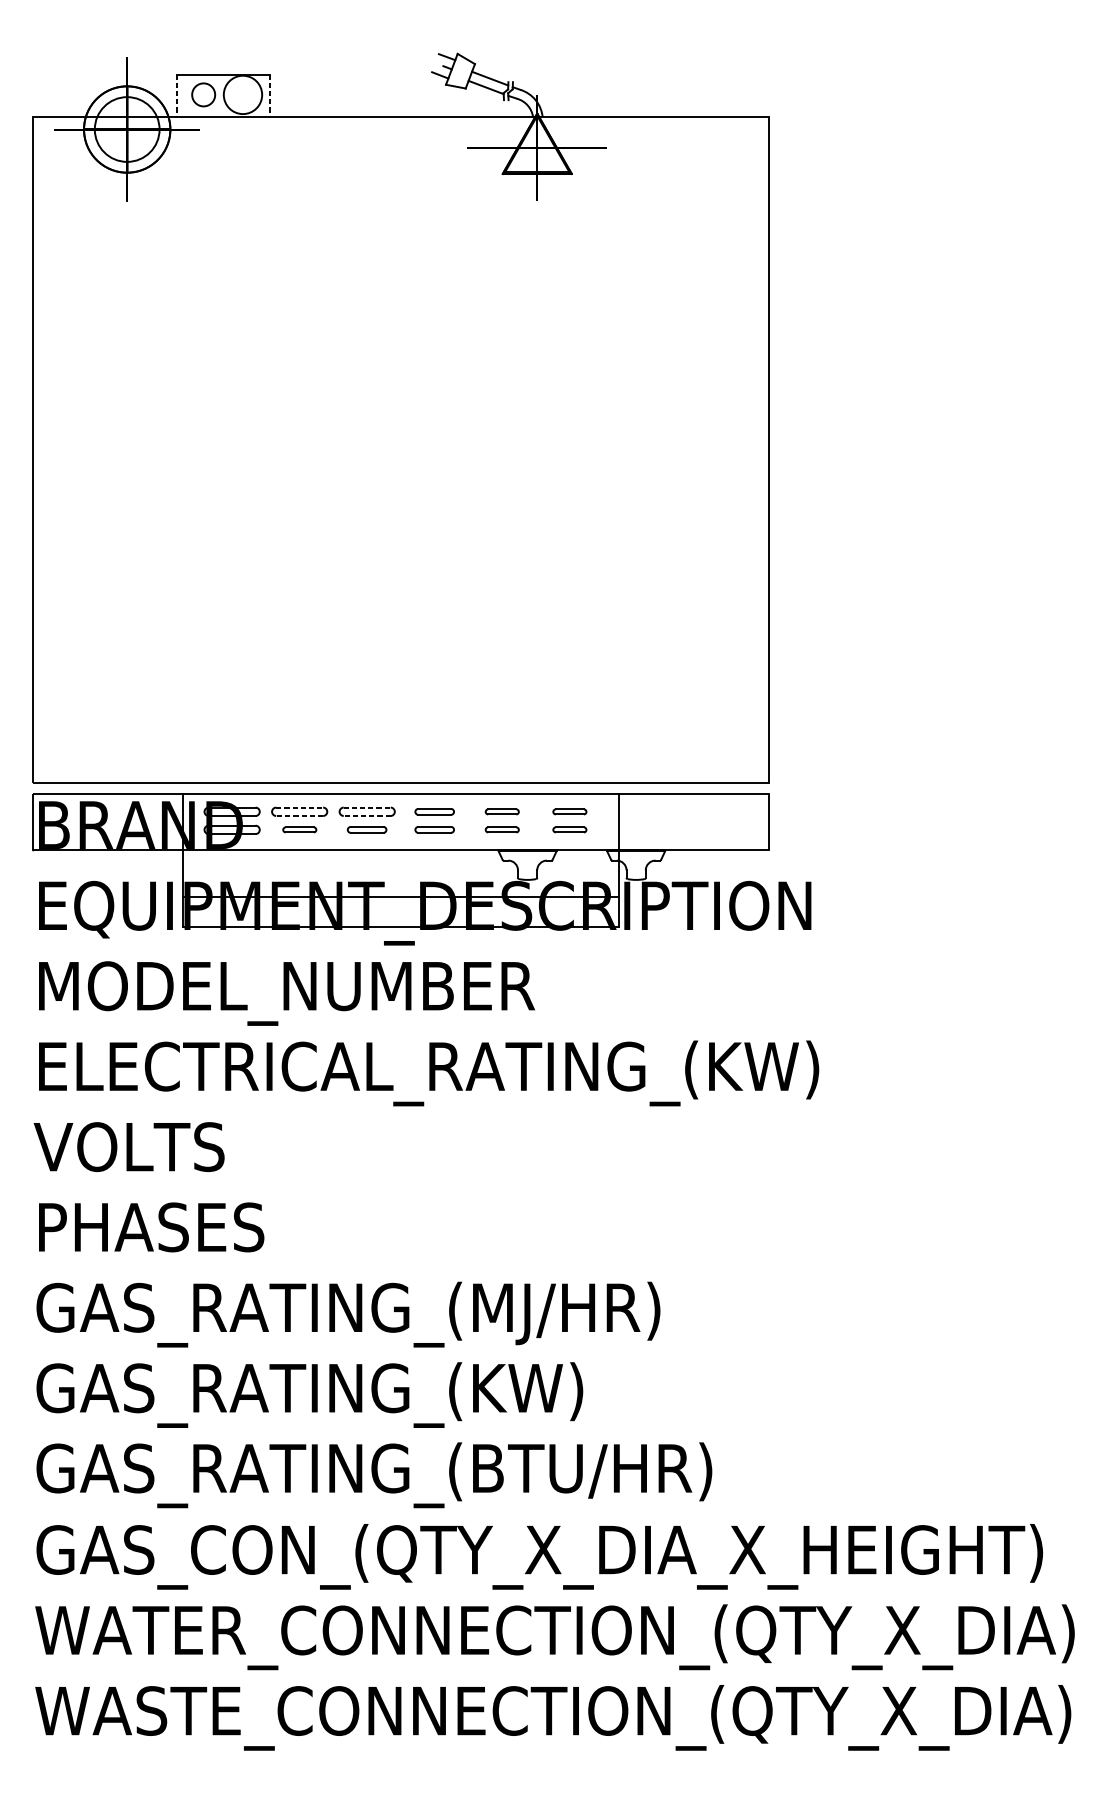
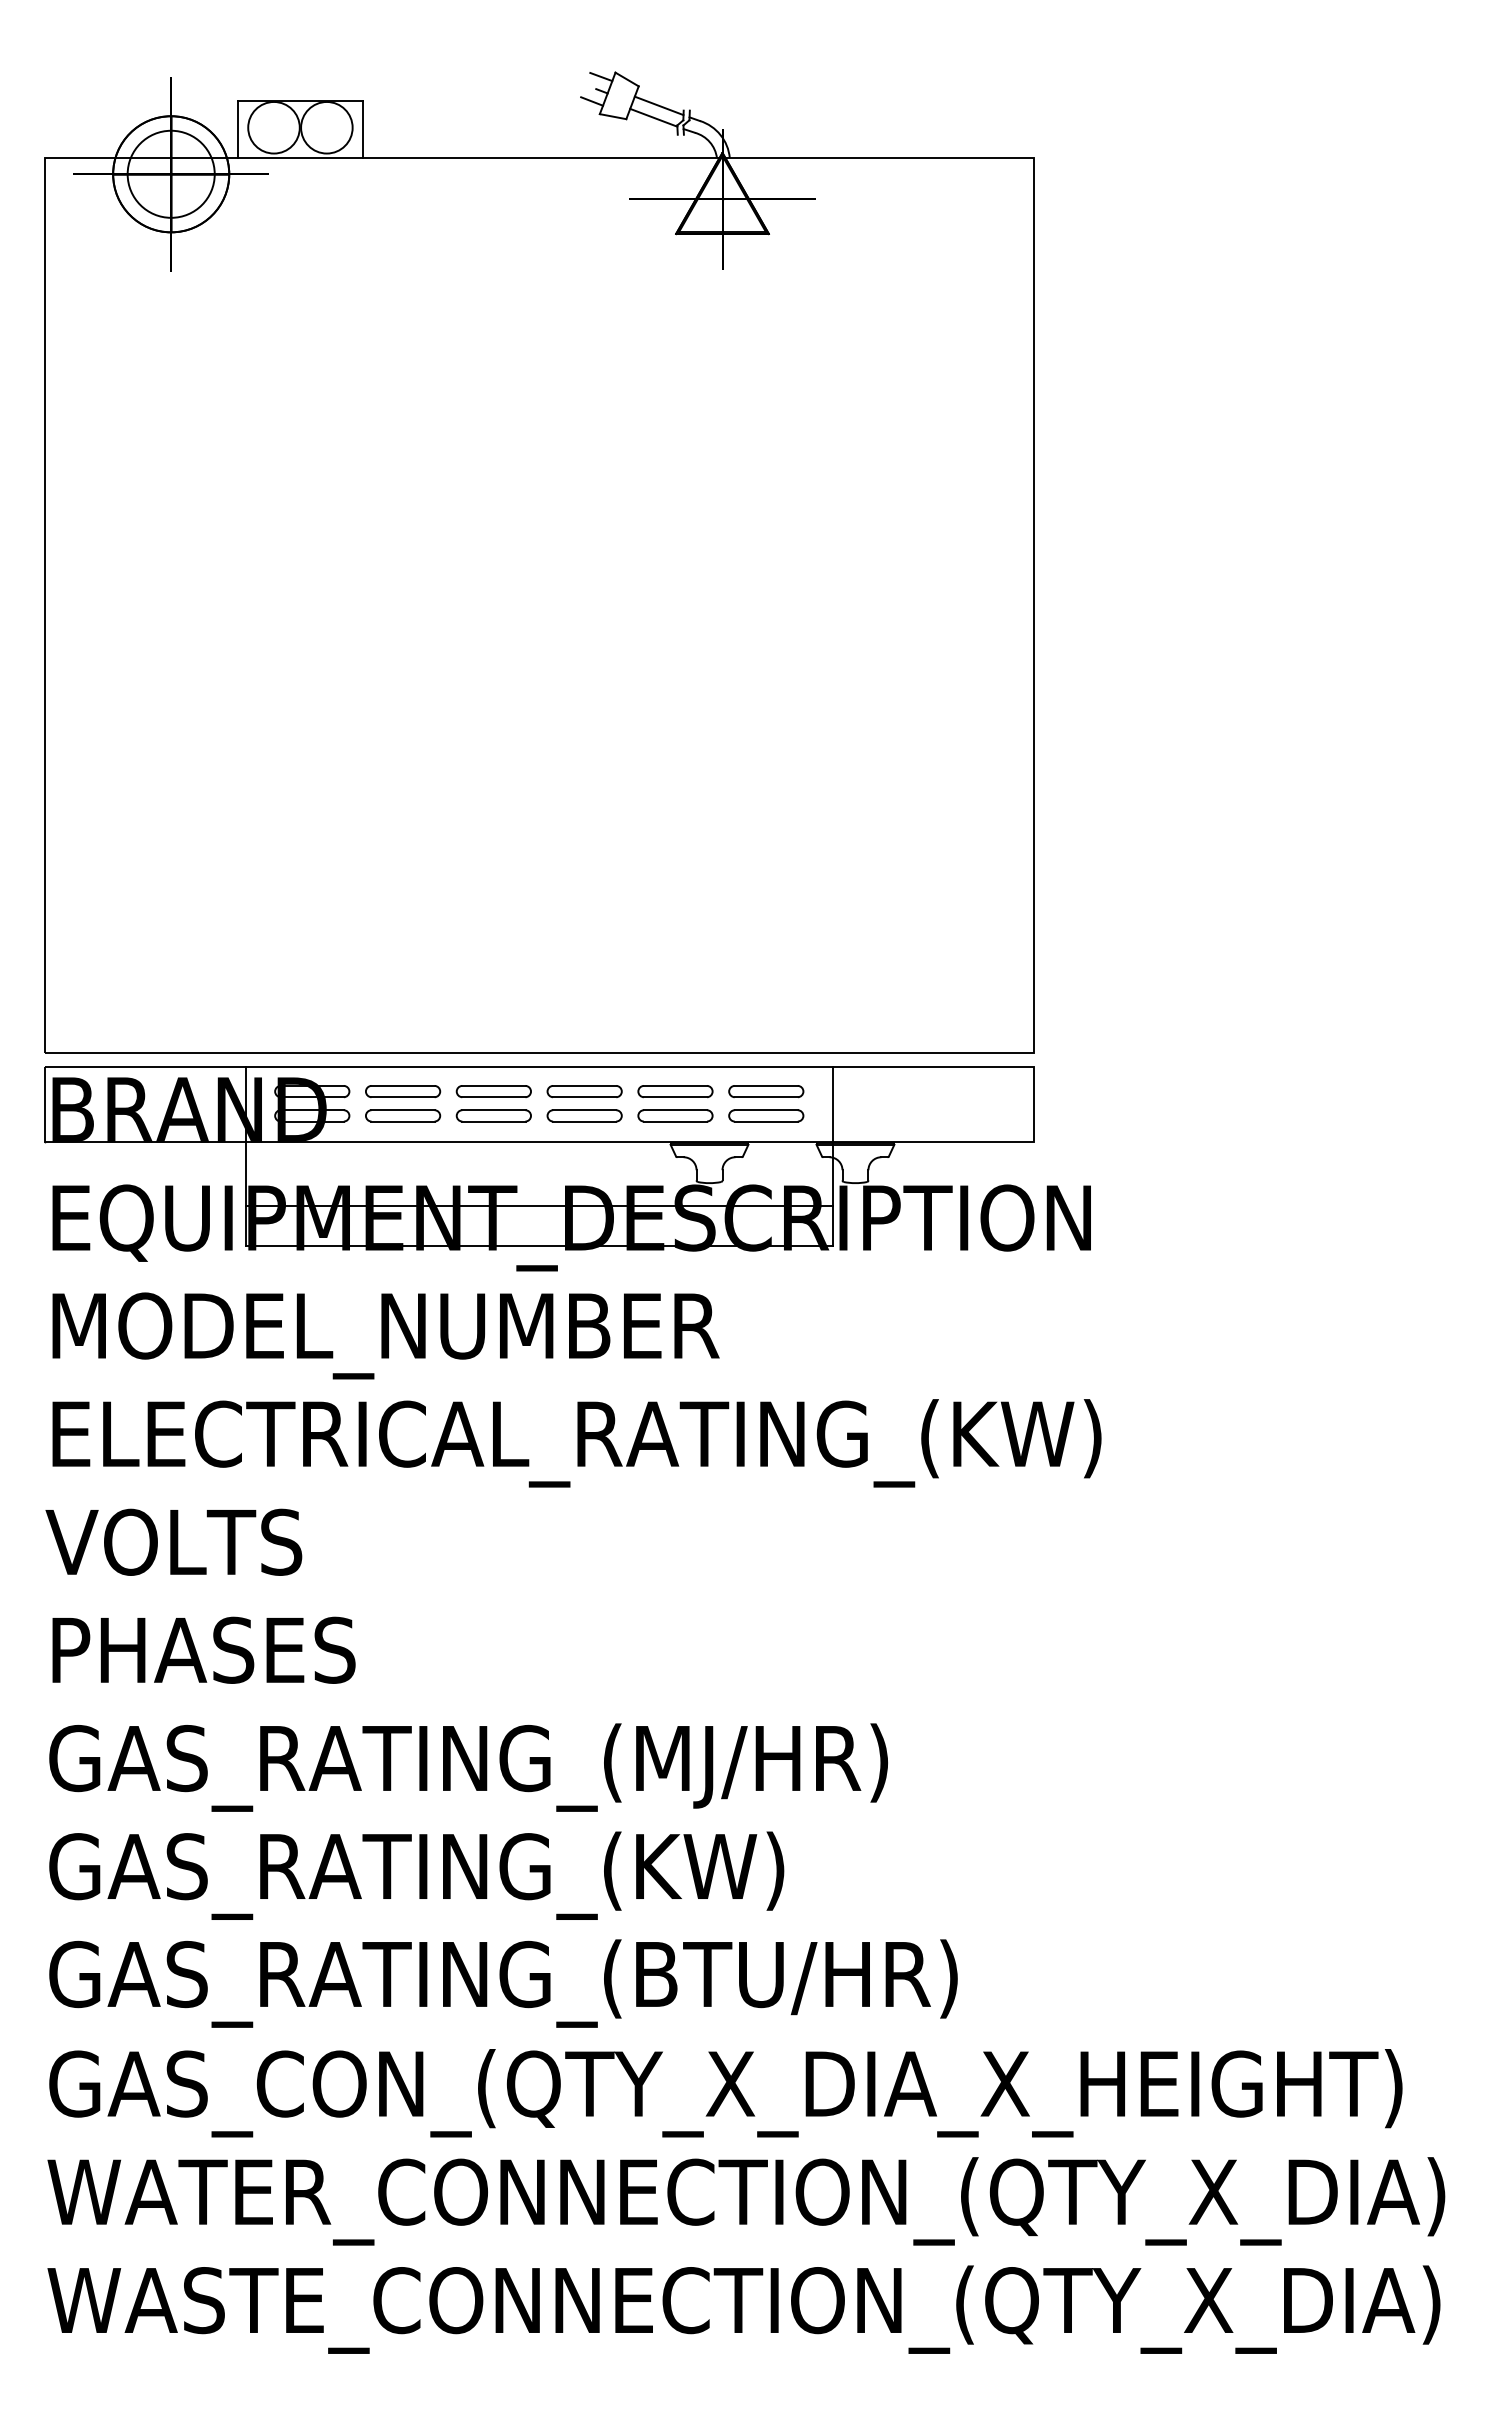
circle: (203, 94) -> (273, 127), size x1.67
line: (176, 96) -> (237, 129), dashed -> solid
line: (269, 96) -> (362, 129), dashed -> solid
line: (299, 807) -> (403, 1085), dashed -> solid
line: (366, 807) -> (493, 1085), dashed -> solid
part: (434, 811) -> (584, 1091), size x1.43
part: (502, 811) -> (675, 1091), size x1.67
part: (569, 811) -> (766, 1091), size x1.67
line: (299, 816) -> (403, 1097), dashed -> solid
line: (366, 816) -> (493, 1097), dashed -> solid
part: (299, 829) -> (403, 1115), size x1.67
part: (366, 829) -> (493, 1115), size x1.43
part: (434, 829) -> (584, 1115), size x1.43
part: (502, 829) -> (675, 1115), size x1.67
part: (569, 829) -> (766, 1115), size x1.67

